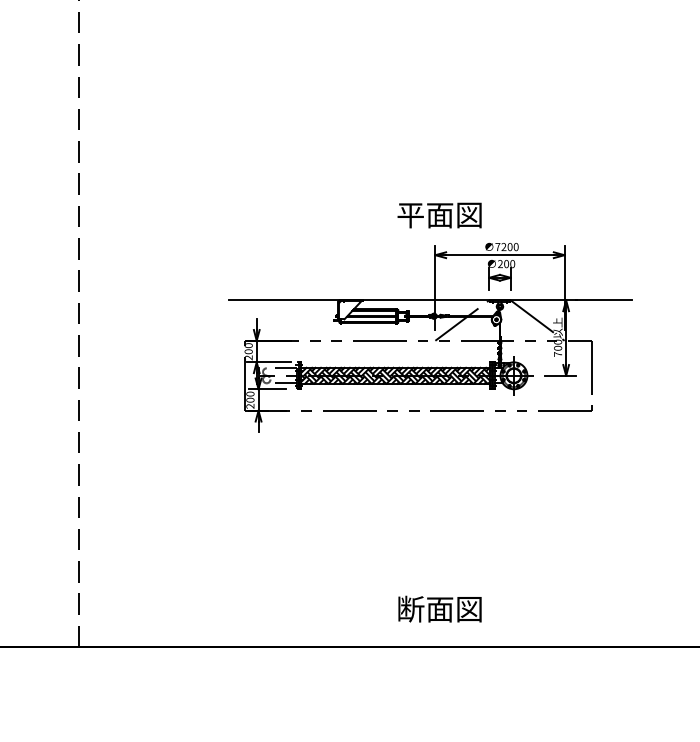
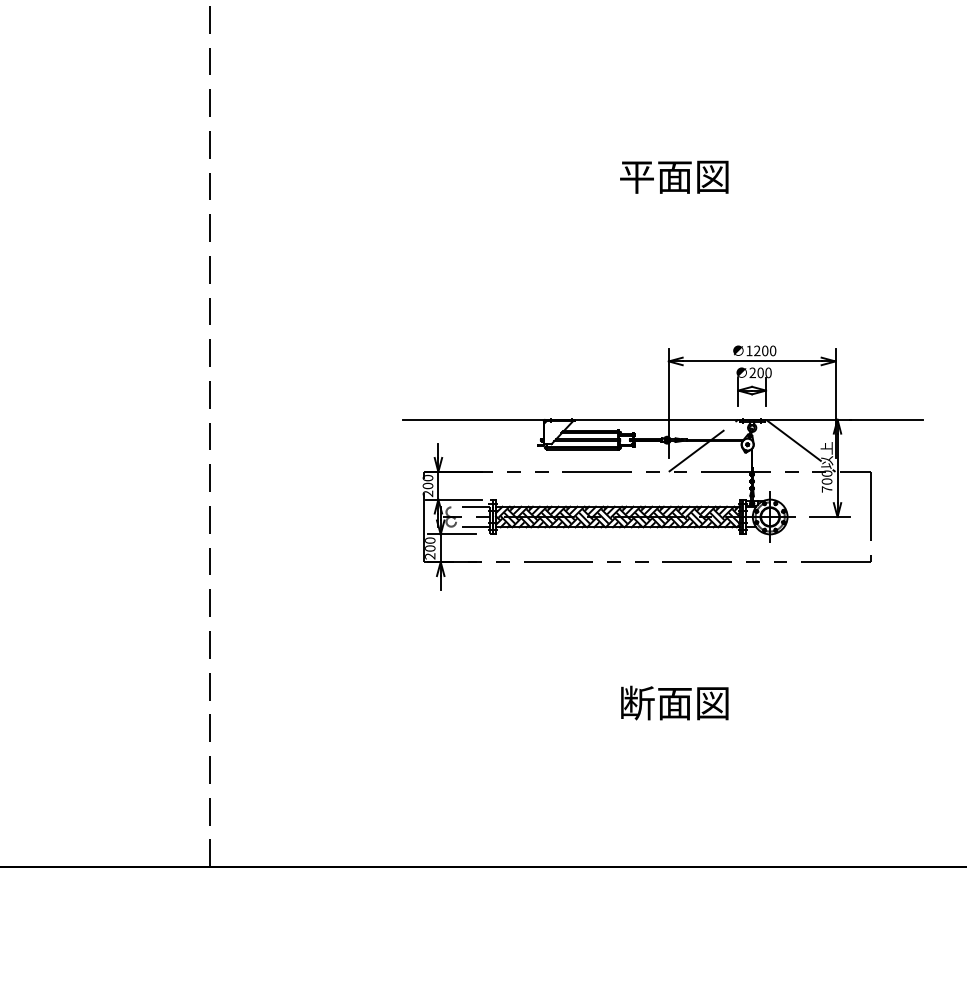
text: (439, 214) -> (674, 176), moved
text: (497, 246) -> (749, 350), 7200 -> 1200
text: (439, 608) -> (674, 702), moved

